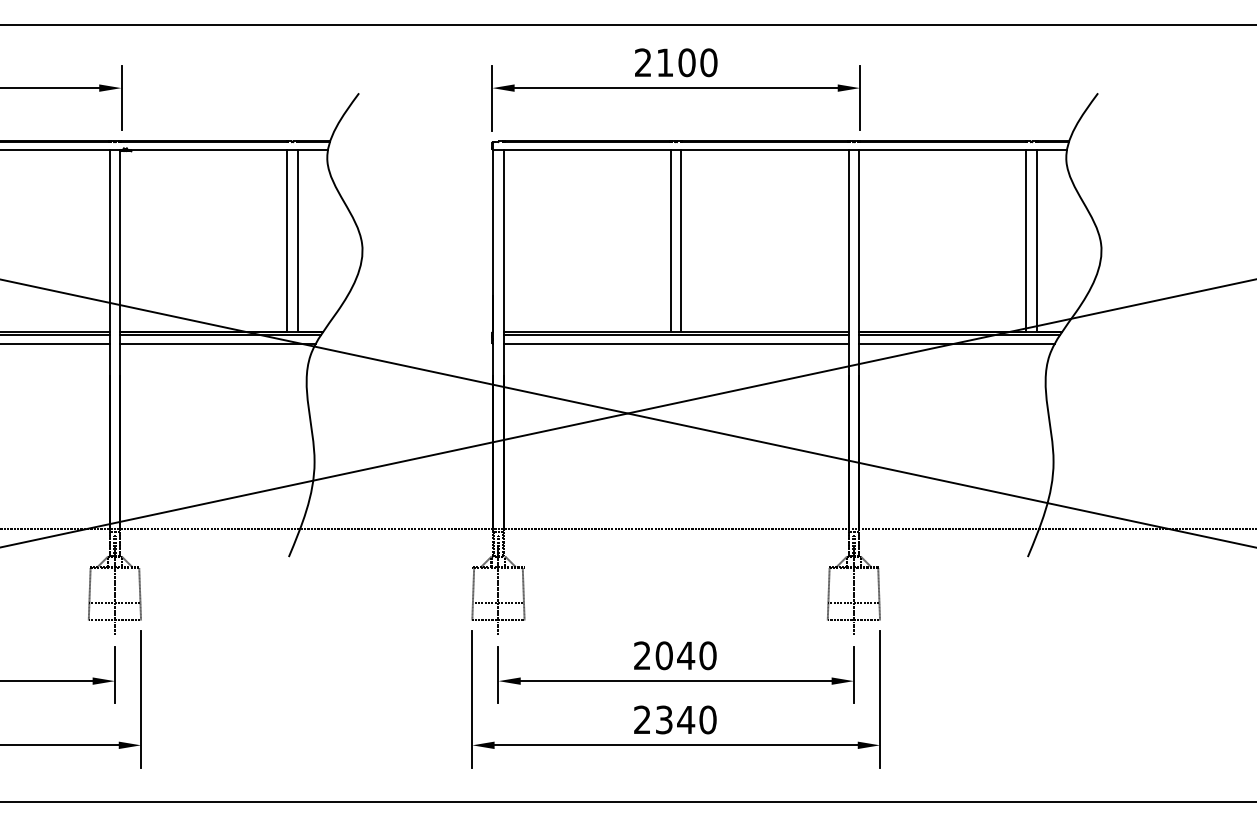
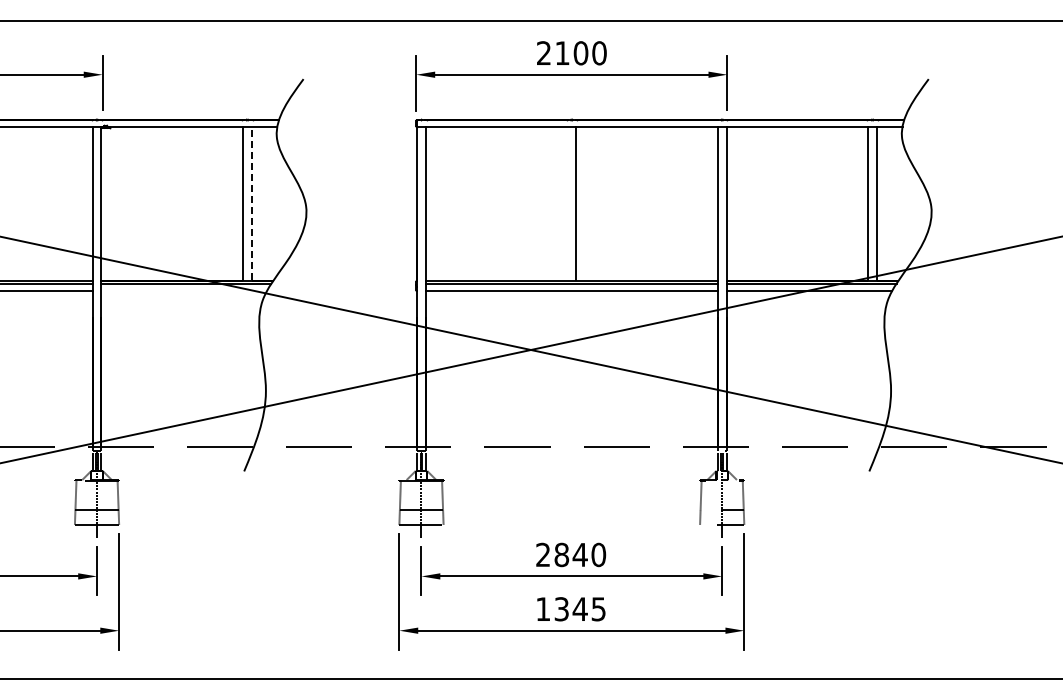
line: (297, 240) -> (251, 203), solid -> dashed
line: (671, 240) -> (567, 203), removed
line: (217, 344) -> (183, 291), removed
text: (663, 655) -> (561, 554), 2040 -> 2840
text: (675, 720) -> (571, 609), 2340 -> 1345

